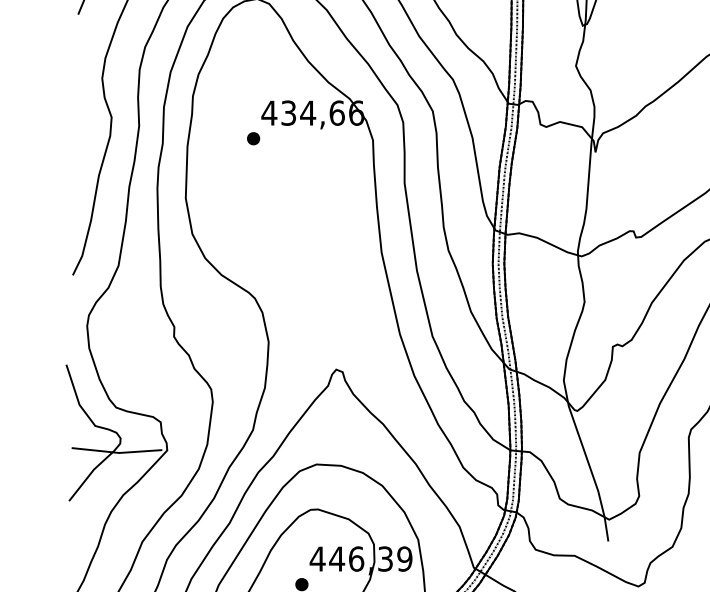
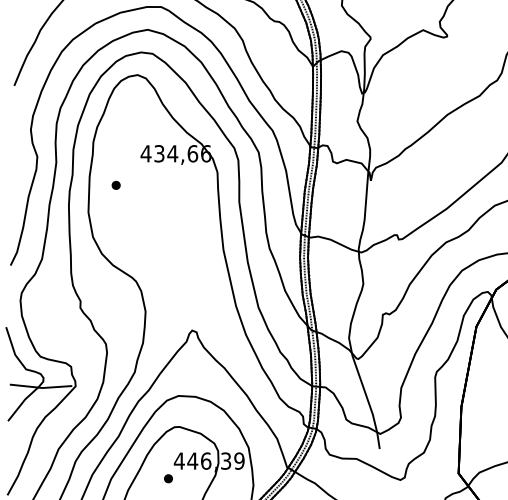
part: (252, 137) -> (115, 184), moved

